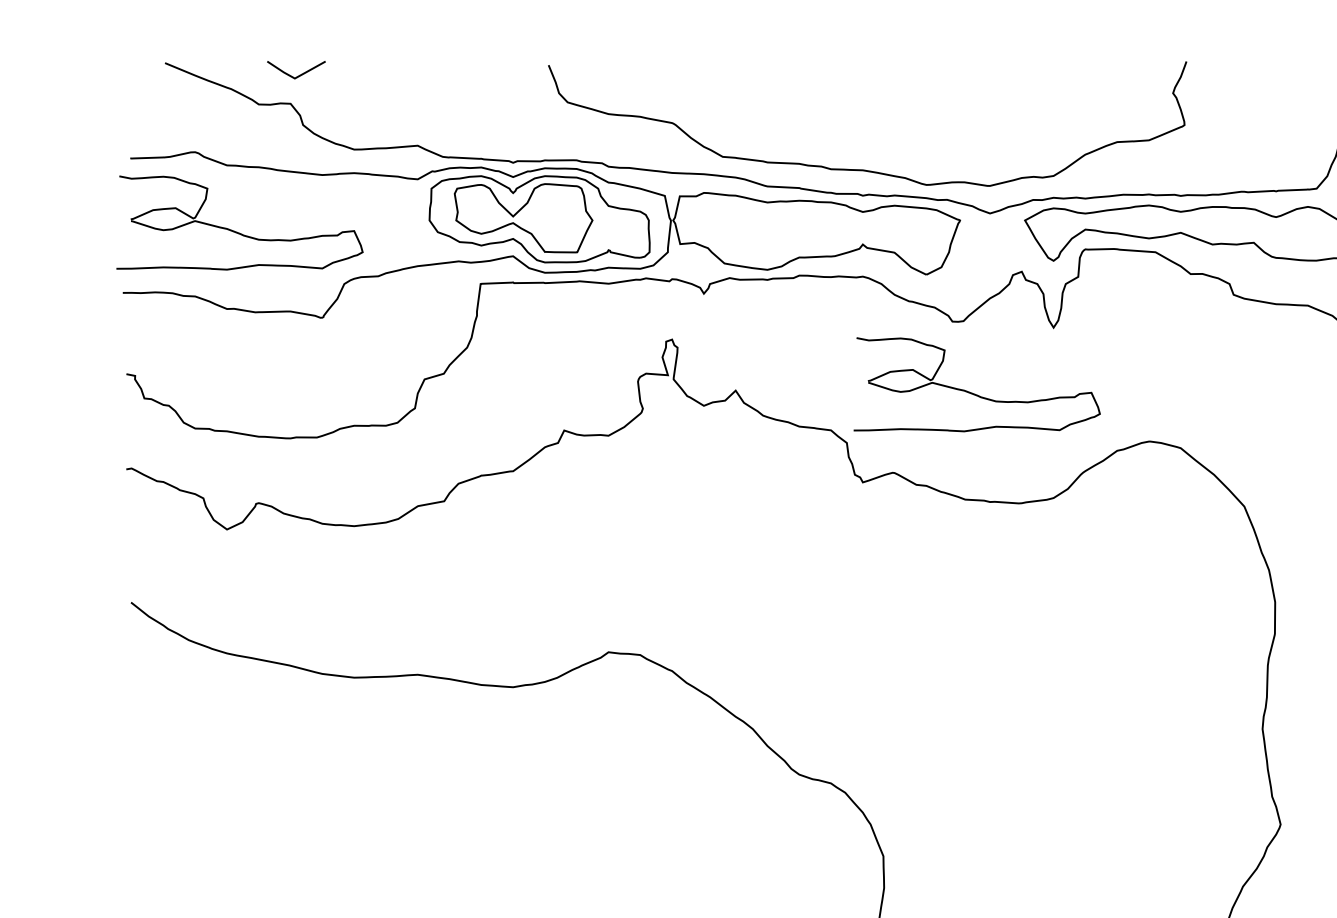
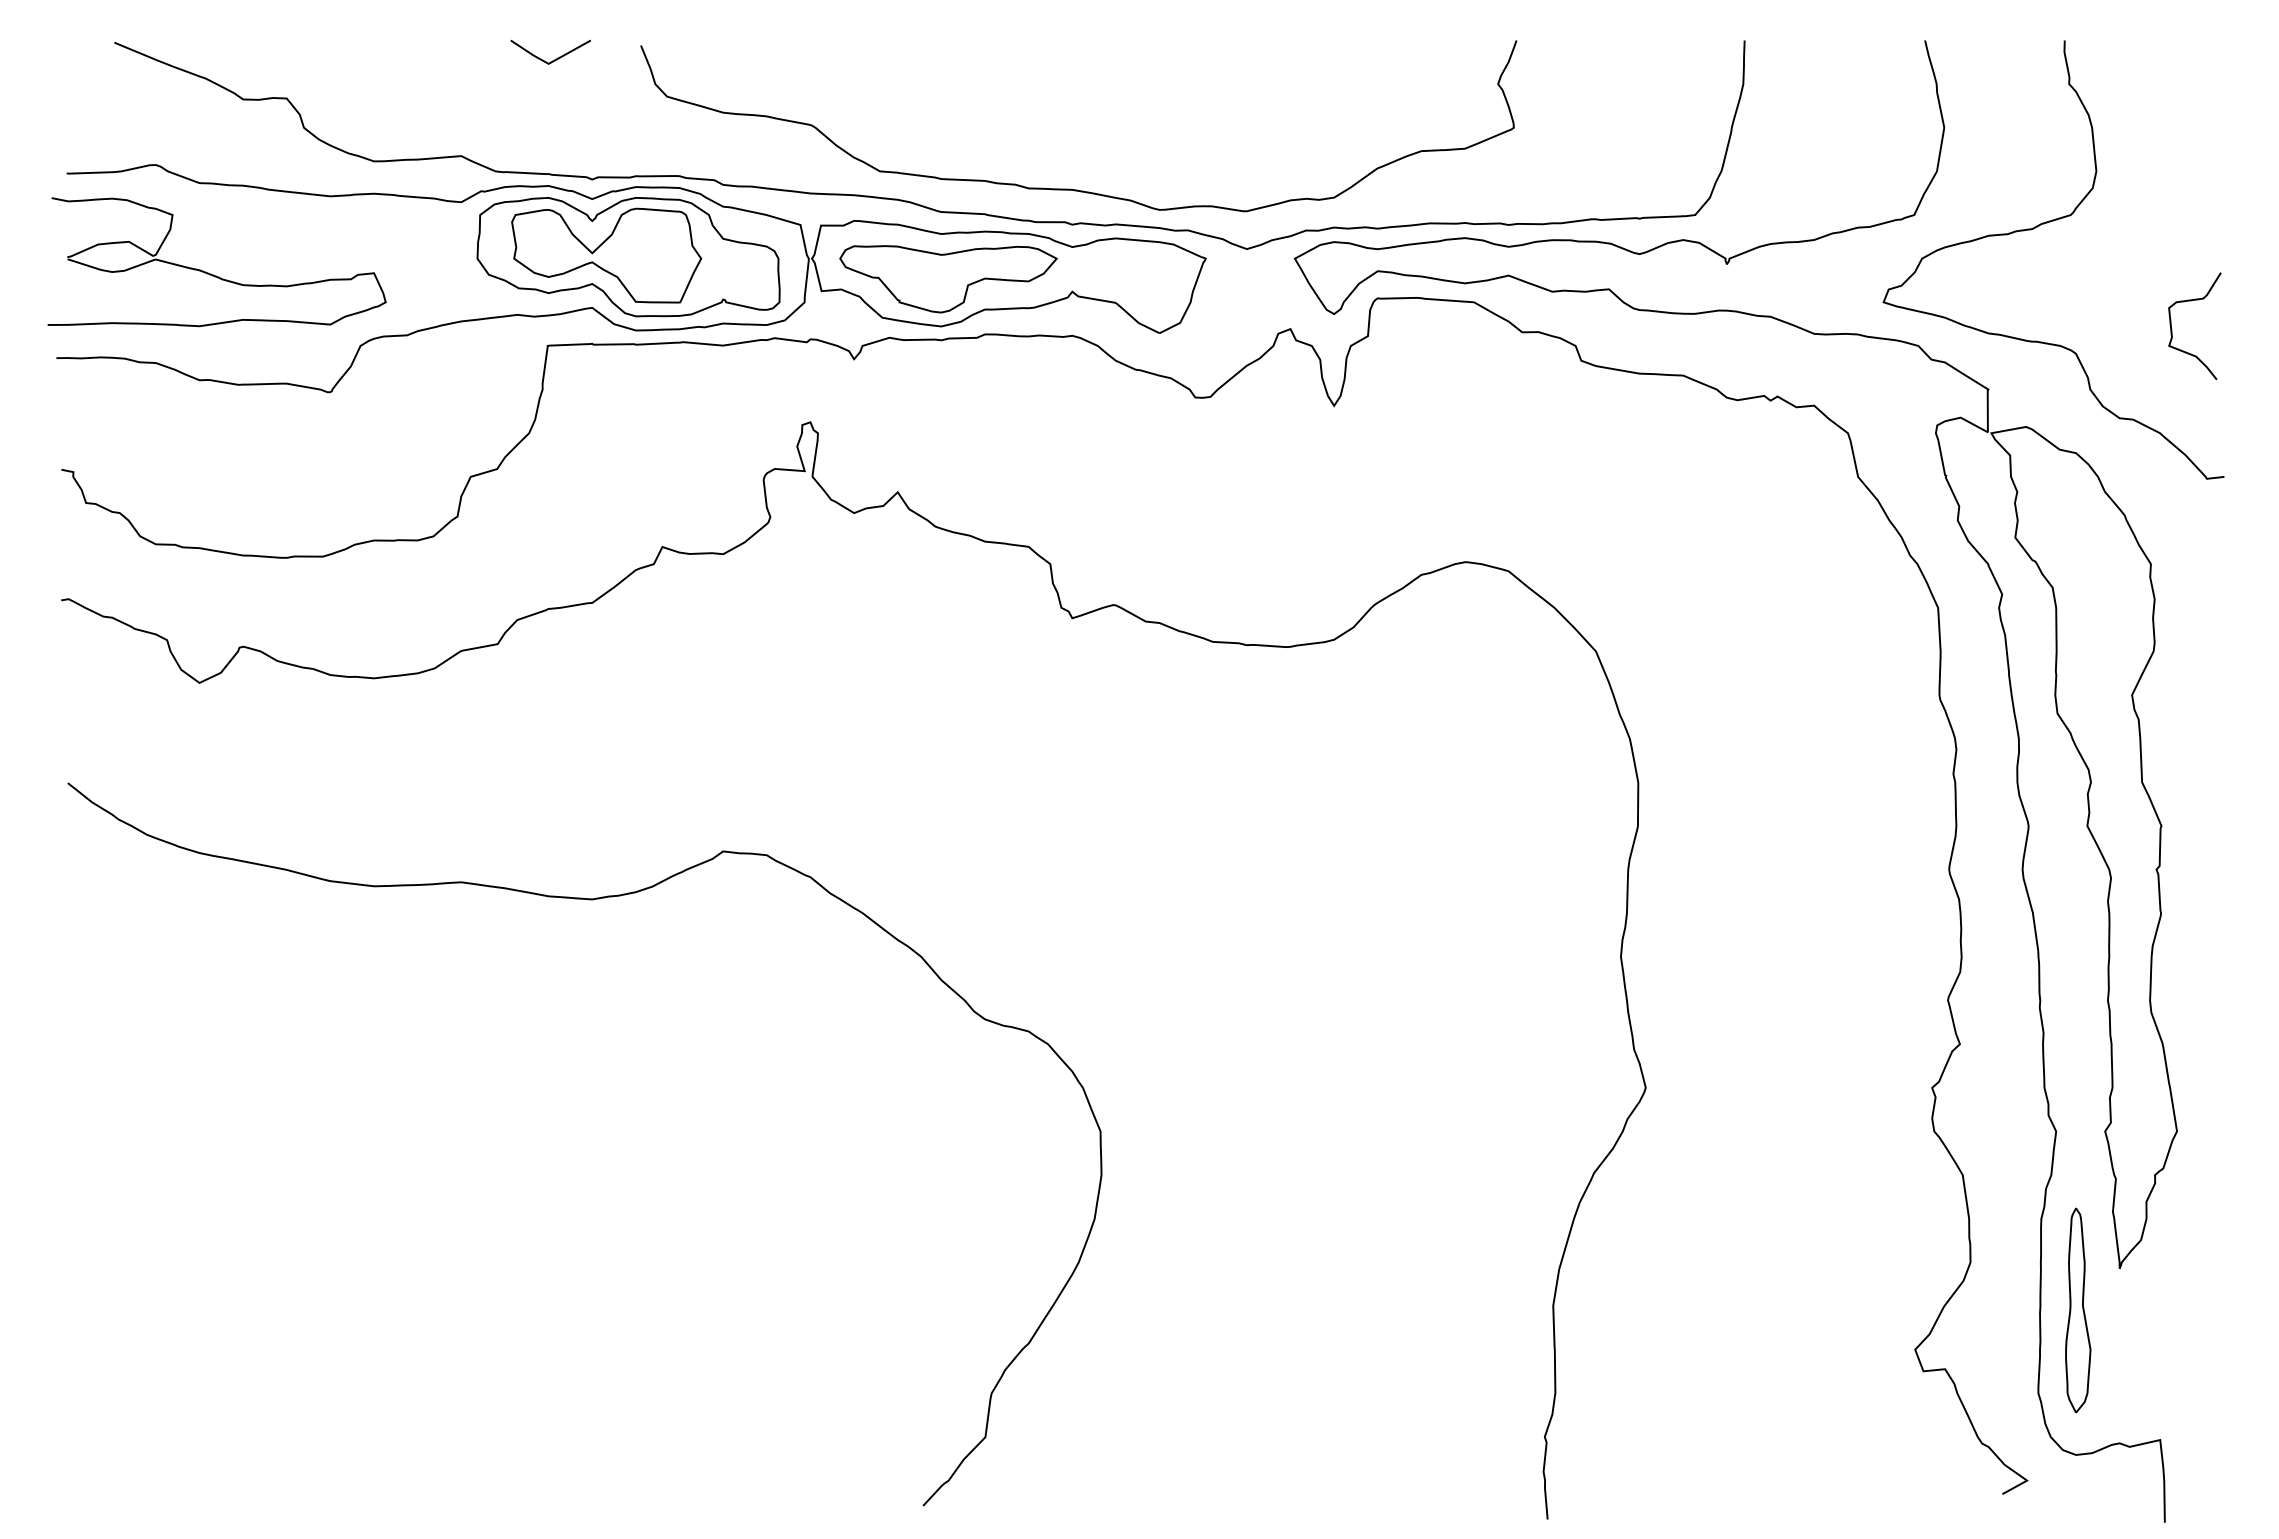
line: (299, 75) -> (554, 59), moved
part: (772, 235) -> (948, 279), added
part: (973, 392) -> (1223, 495), removed

